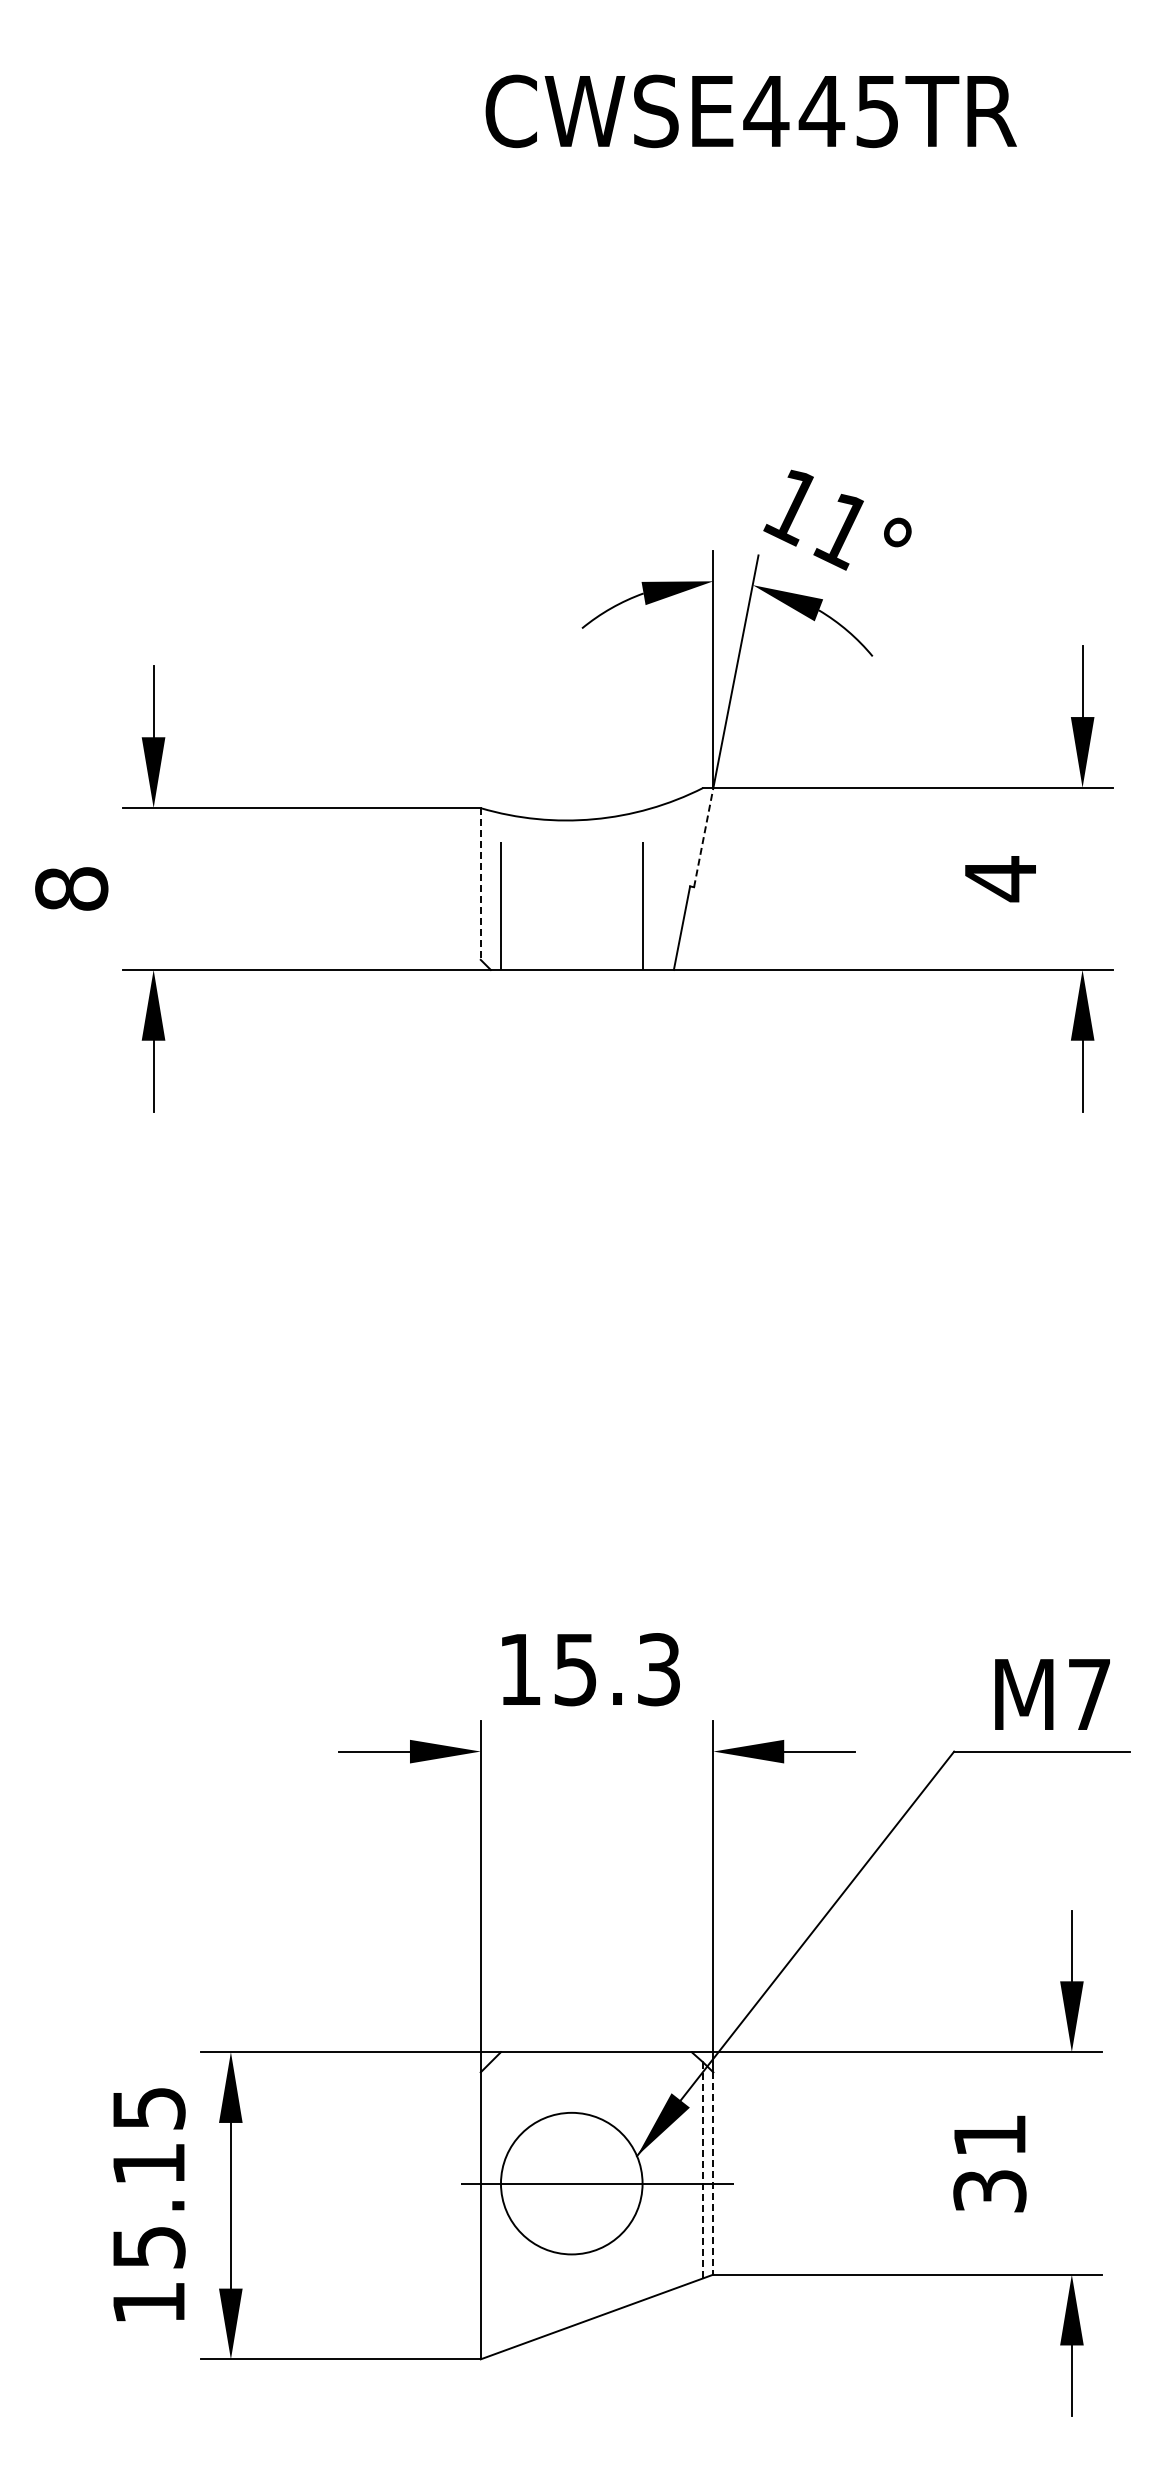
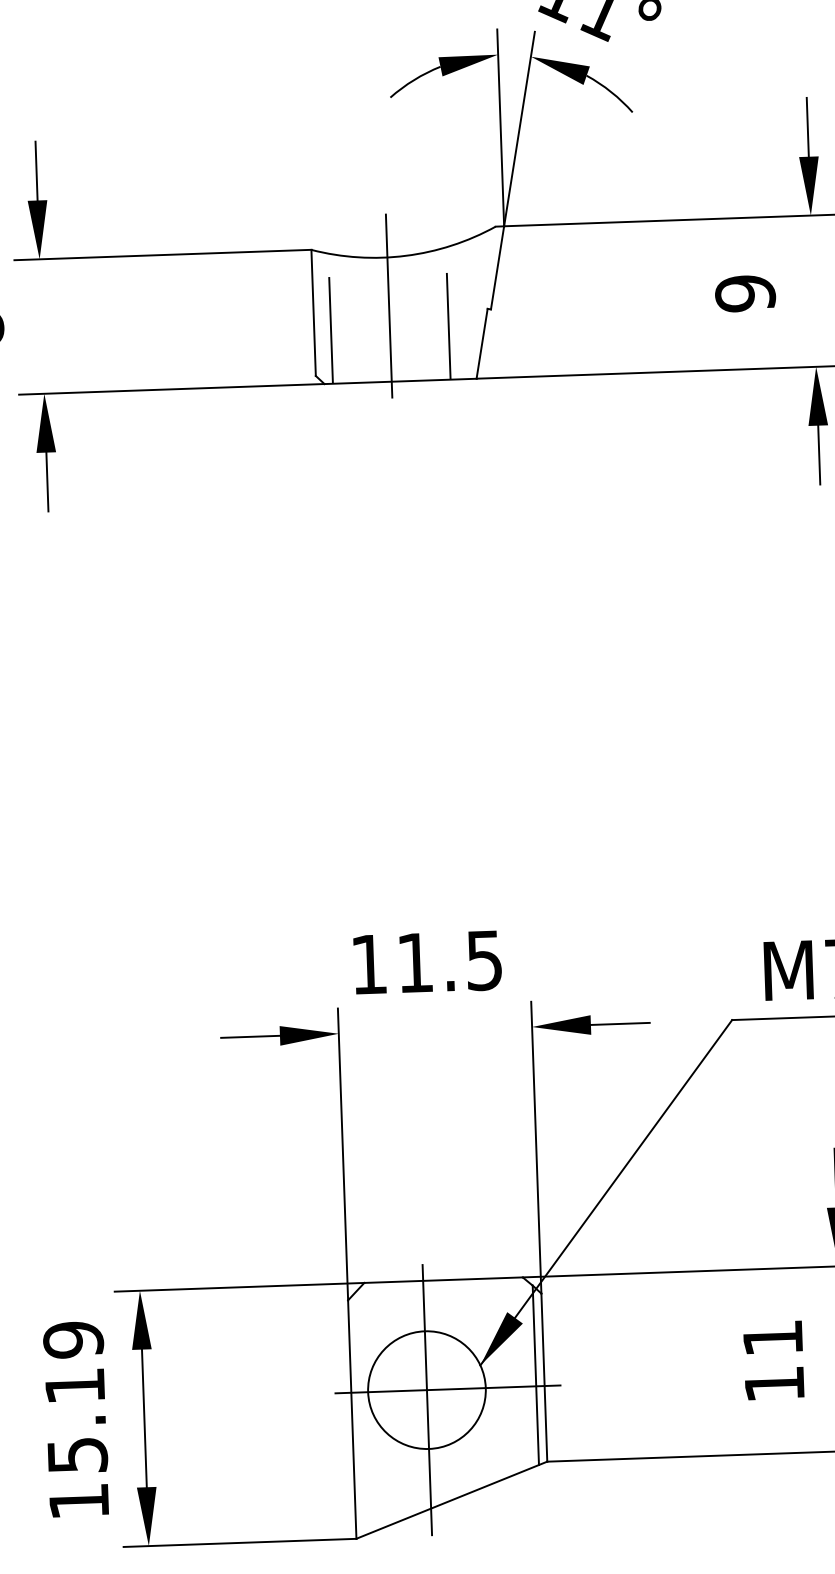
line: (703, 837) -> (497, 267), dashed -> solid
line: (571, 878) -> (388, 305), added
text: (1000, 879) -> (745, 294), 4 -> 9
line: (480, 884) -> (313, 313), dashed -> solid
text: (616, 1669) -> (449, 961), 15.3 -> 11.5
text: (148, 2108) -> (73, 1339), 15.15 -> 15.19
line: (703, 2170) -> (536, 1375), dashed -> solid
line: (713, 2174) -> (544, 1378), dashed -> solid
text: (989, 2191) -> (774, 1384), 31 -> 11
line: (571, 2195) -> (427, 1400), added

